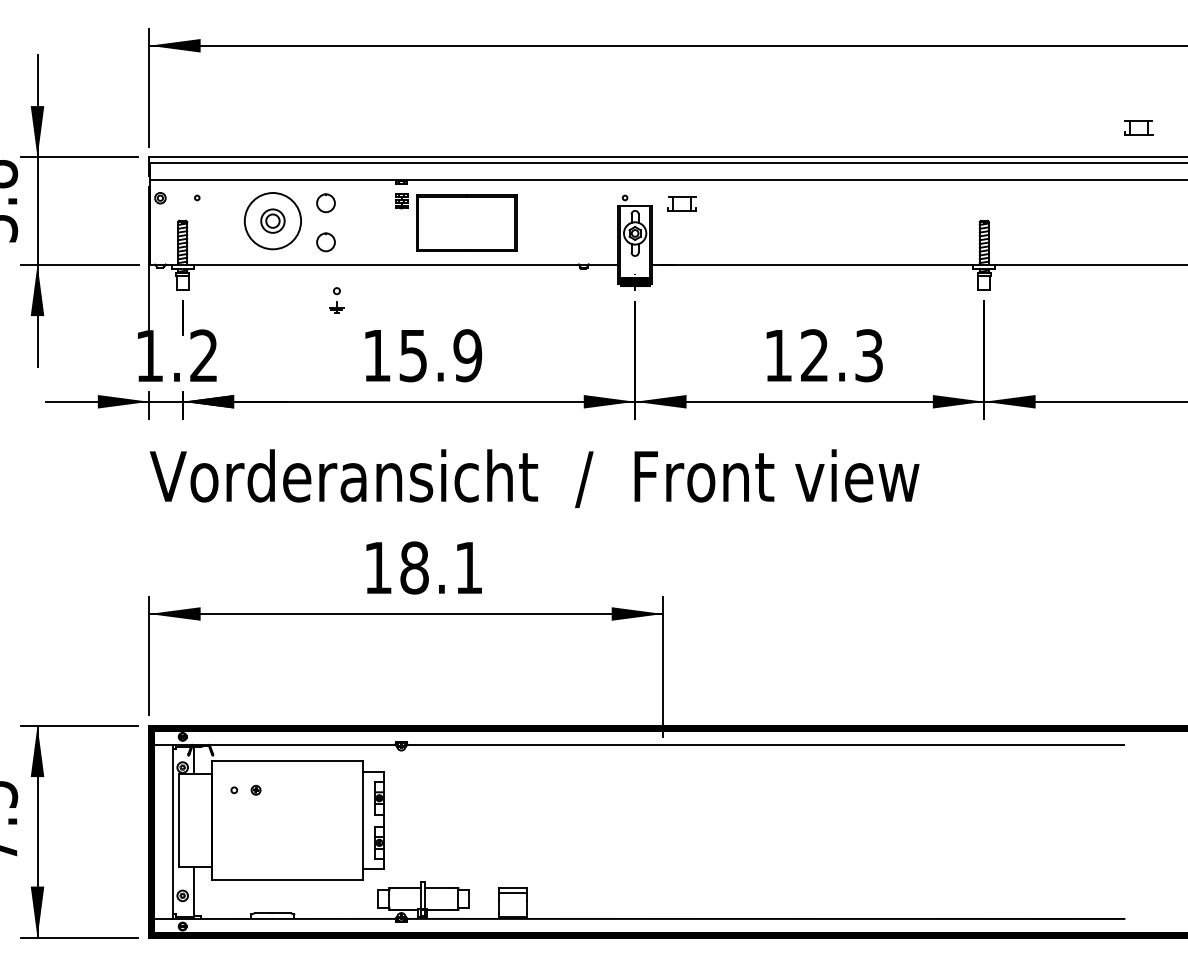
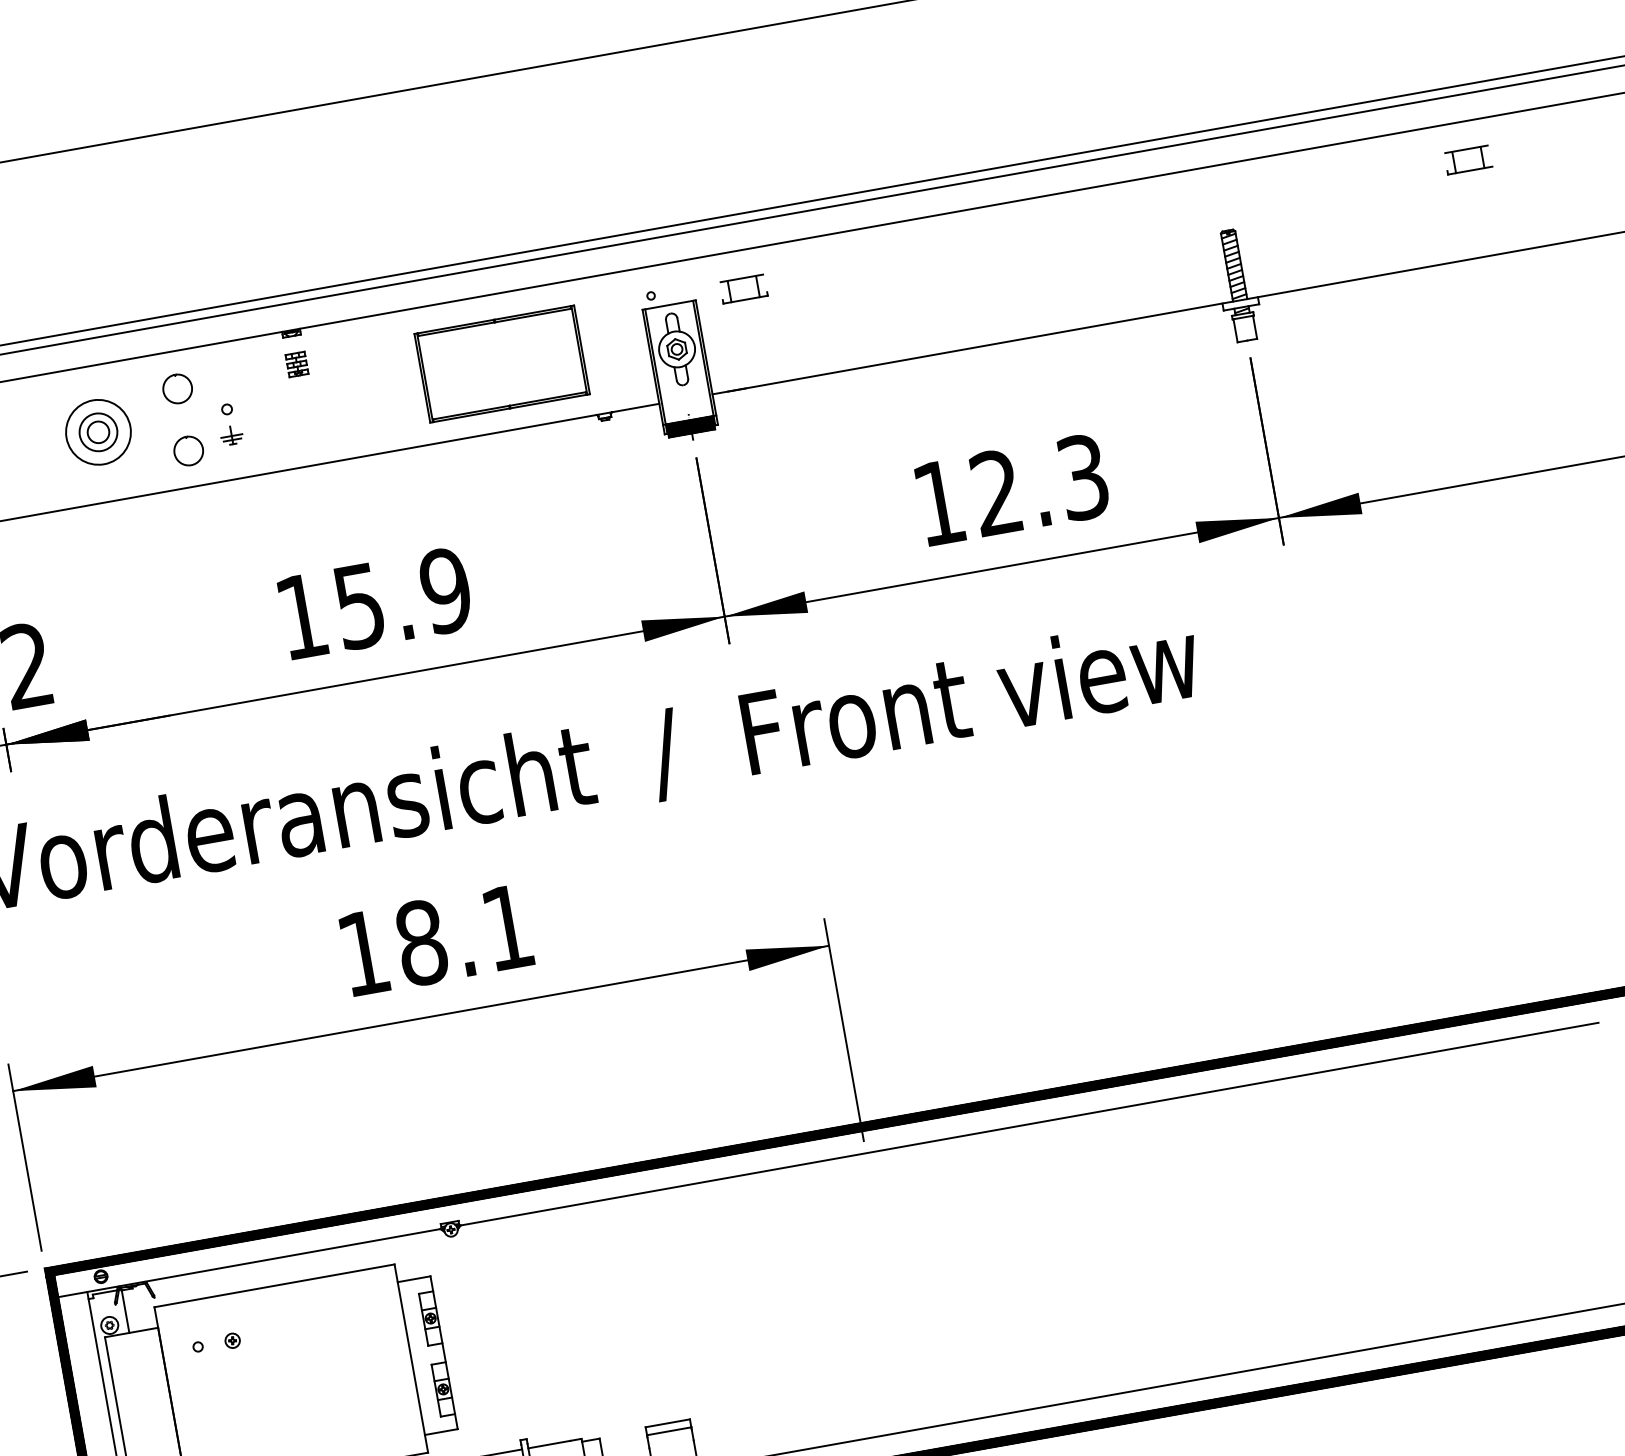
part: (1138, 127) -> (1467, 159), moved
circle: (272, 221) -> (97, 433), size x0.71
part: (466, 222) -> (501, 362), moved
part: (336, 300) -> (229, 424), moved

